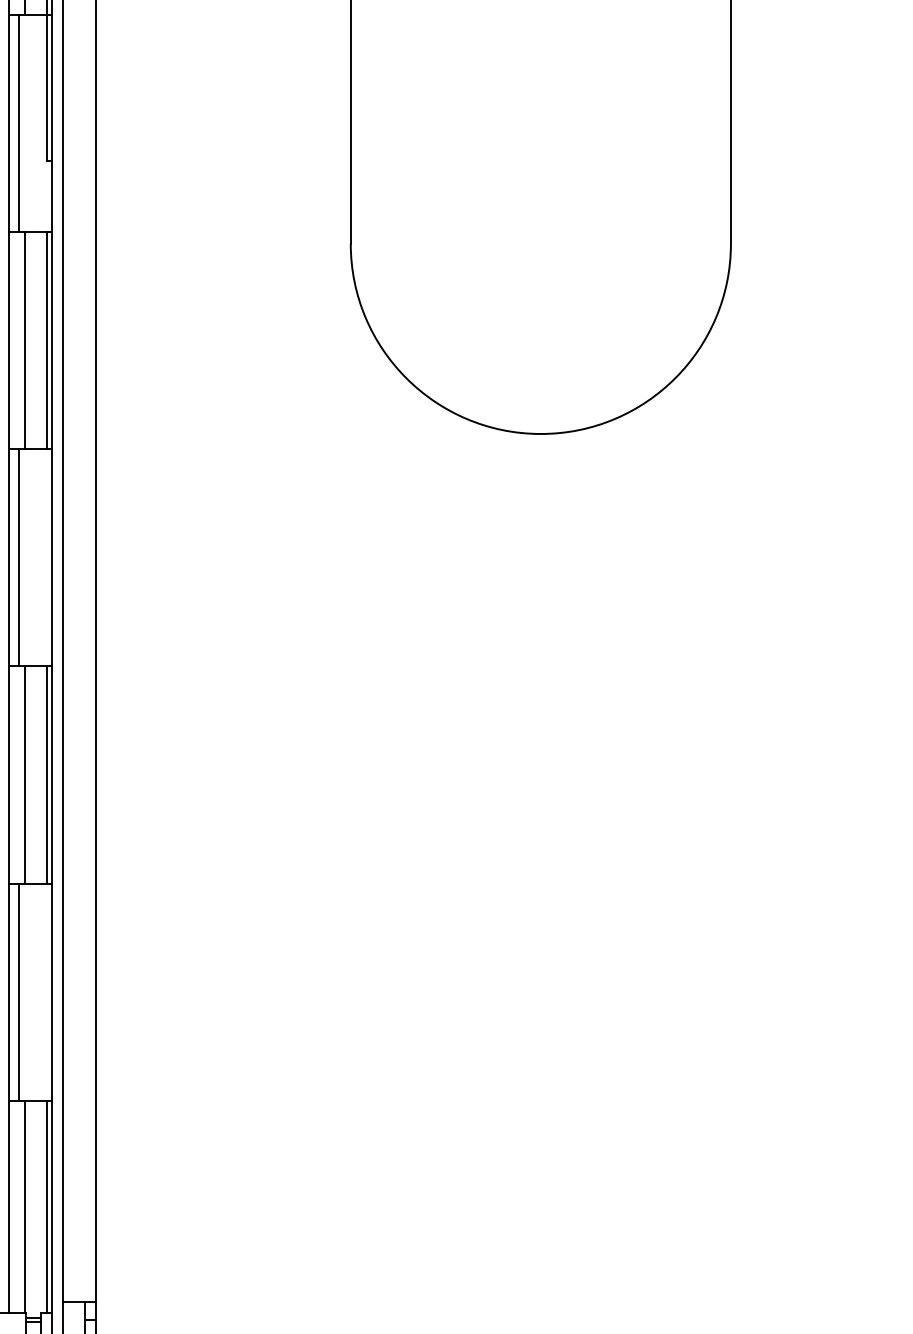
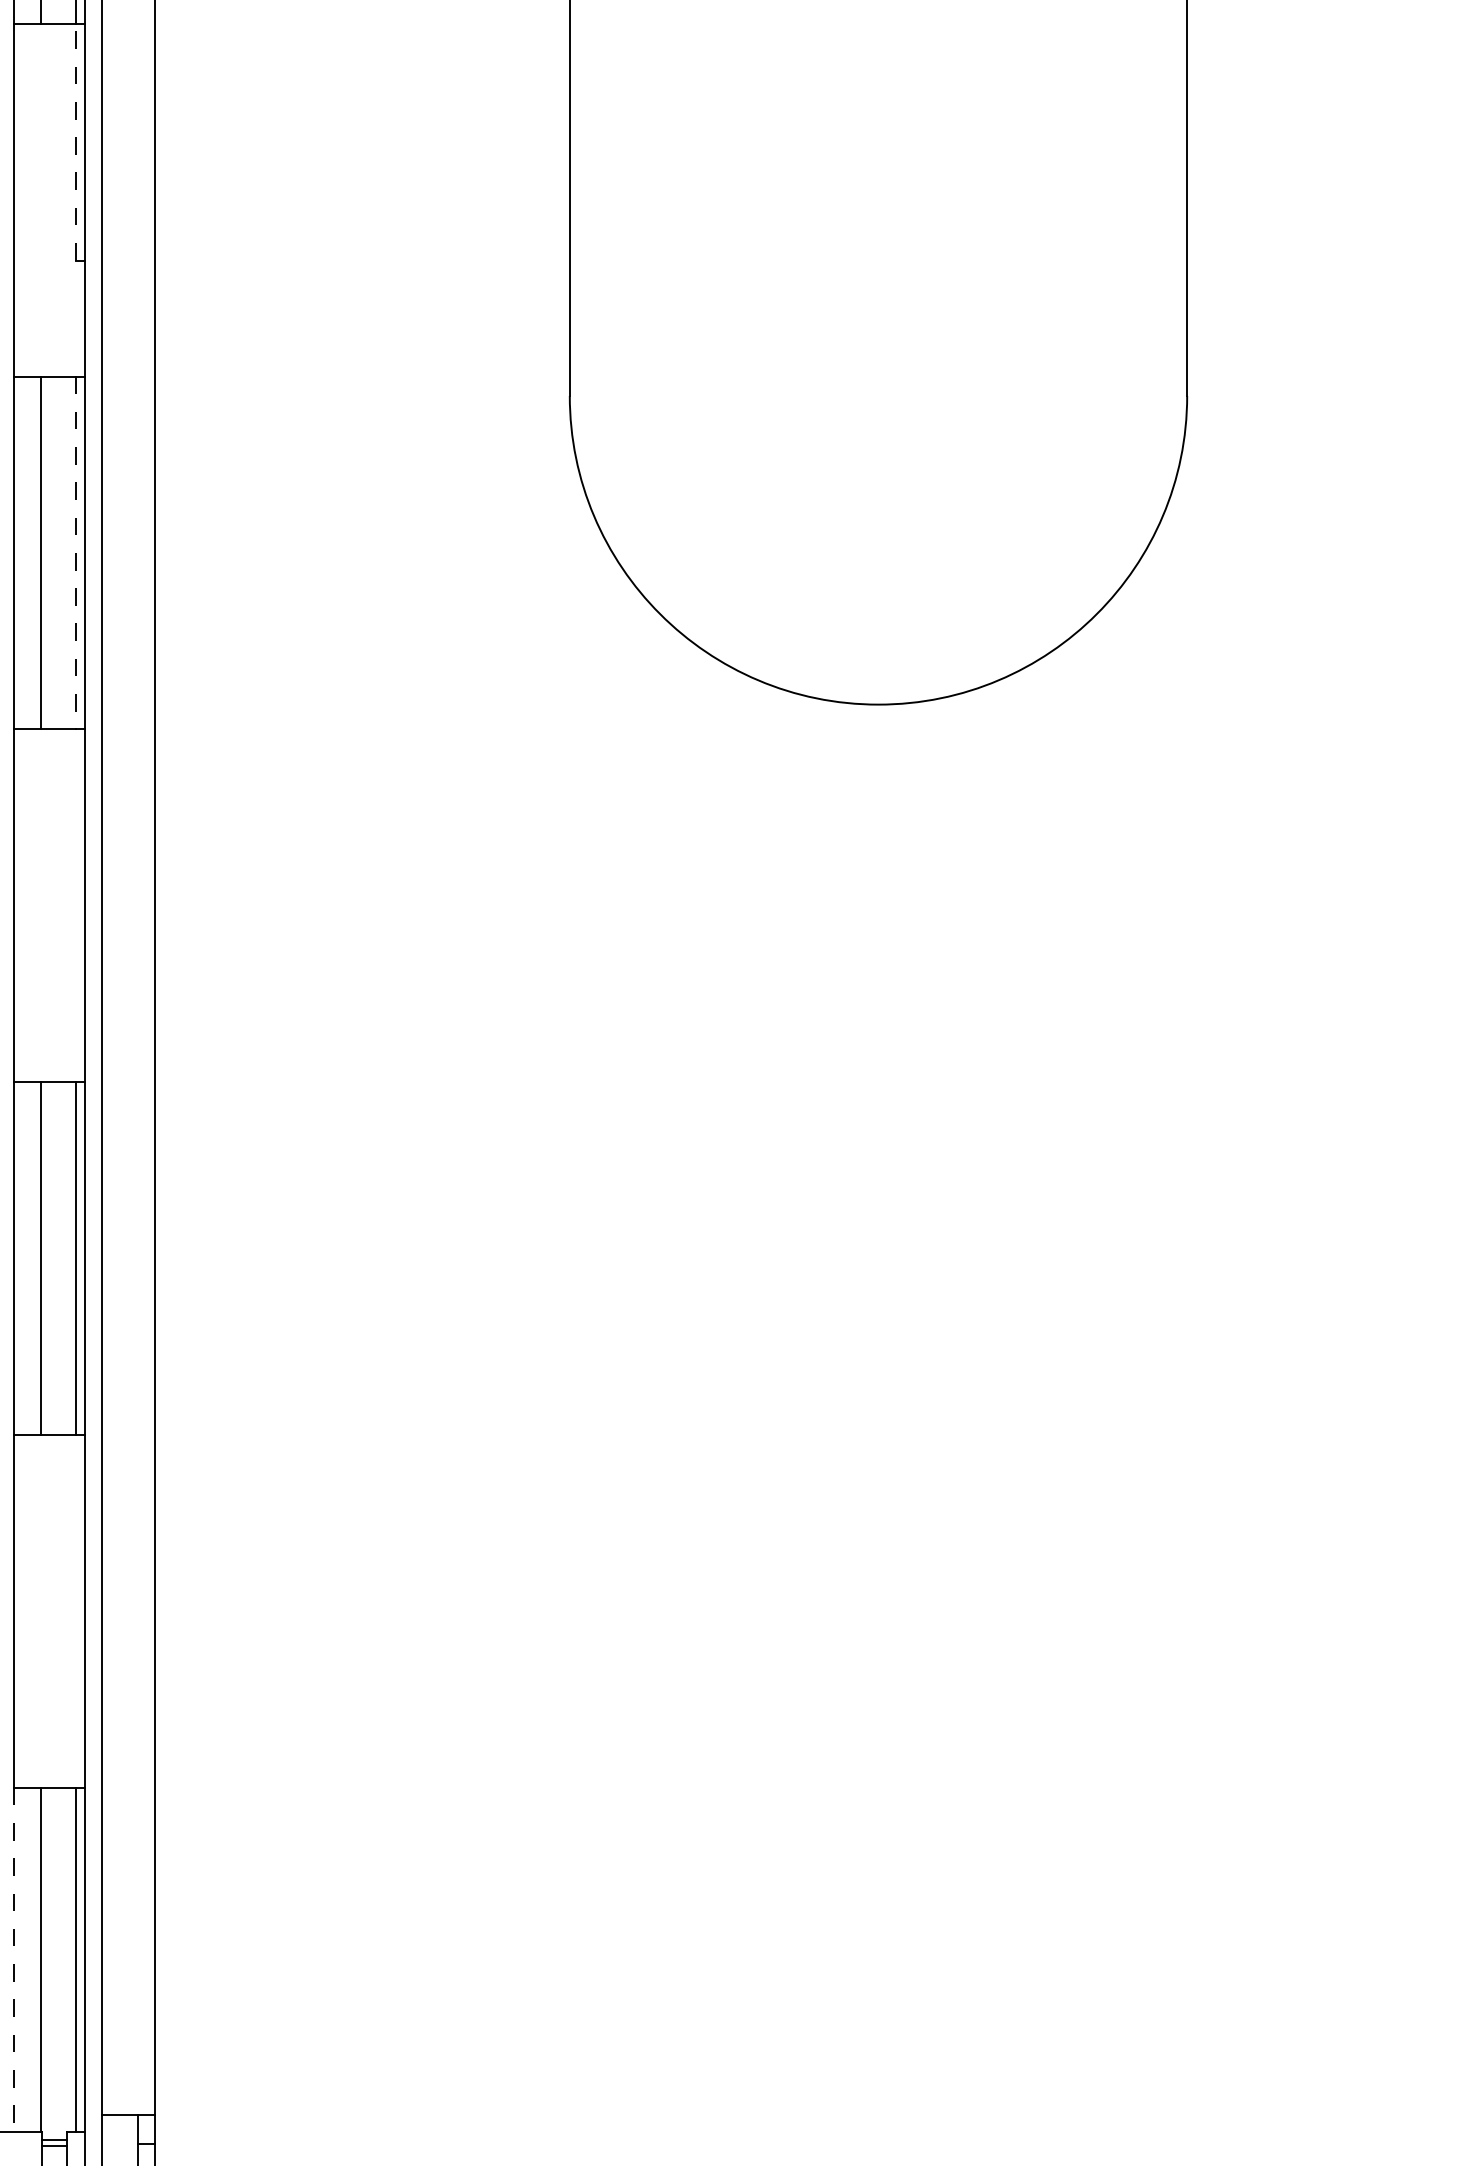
line: (46, 87) -> (75, 141), solid -> dashed
line: (19, 122) -> (31, 198), removed
line: (46, 340) -> (75, 552), solid -> dashed
line: (19, 557) -> (31, 905), removed
line: (19, 991) -> (31, 1609), removed
line: (8, 1207) -> (13, 1960), solid -> dashed

